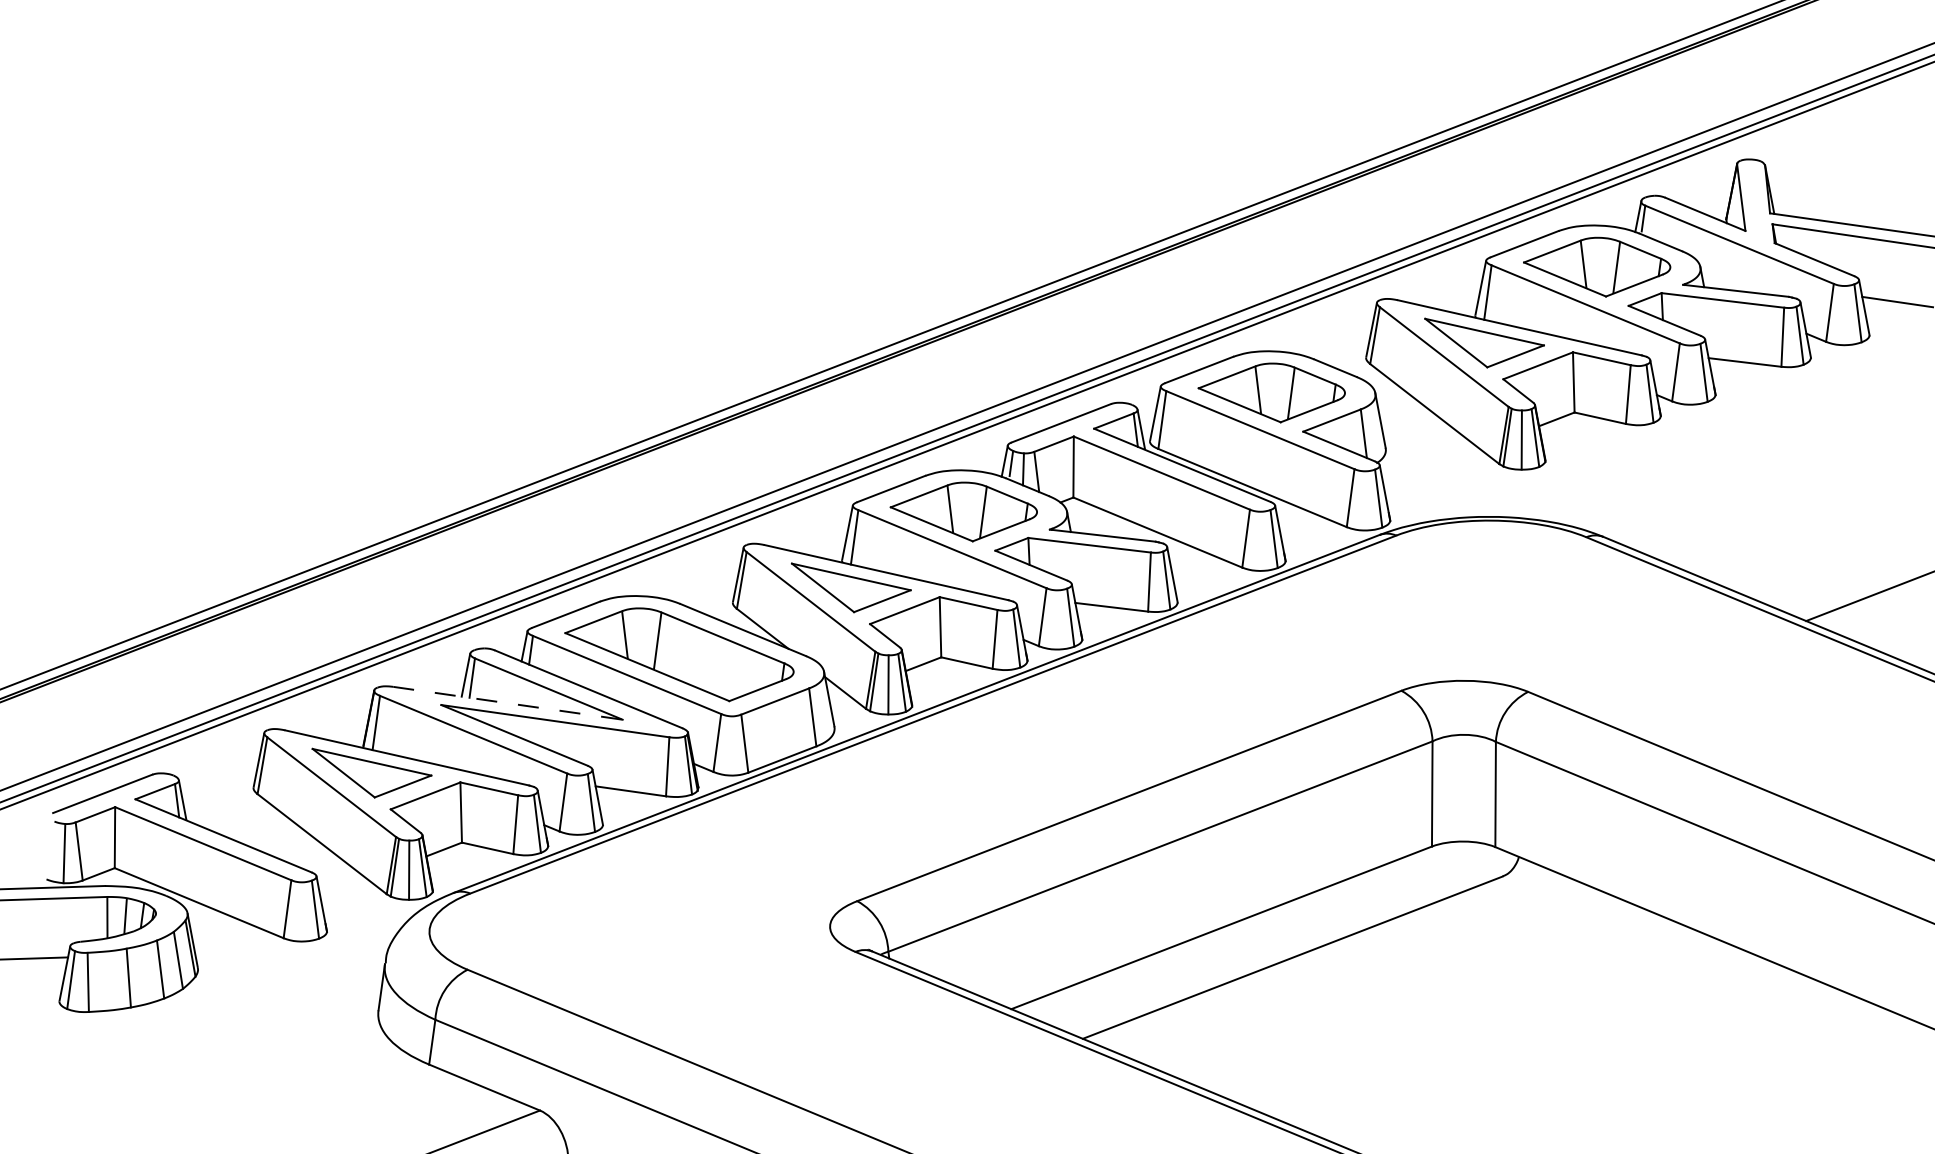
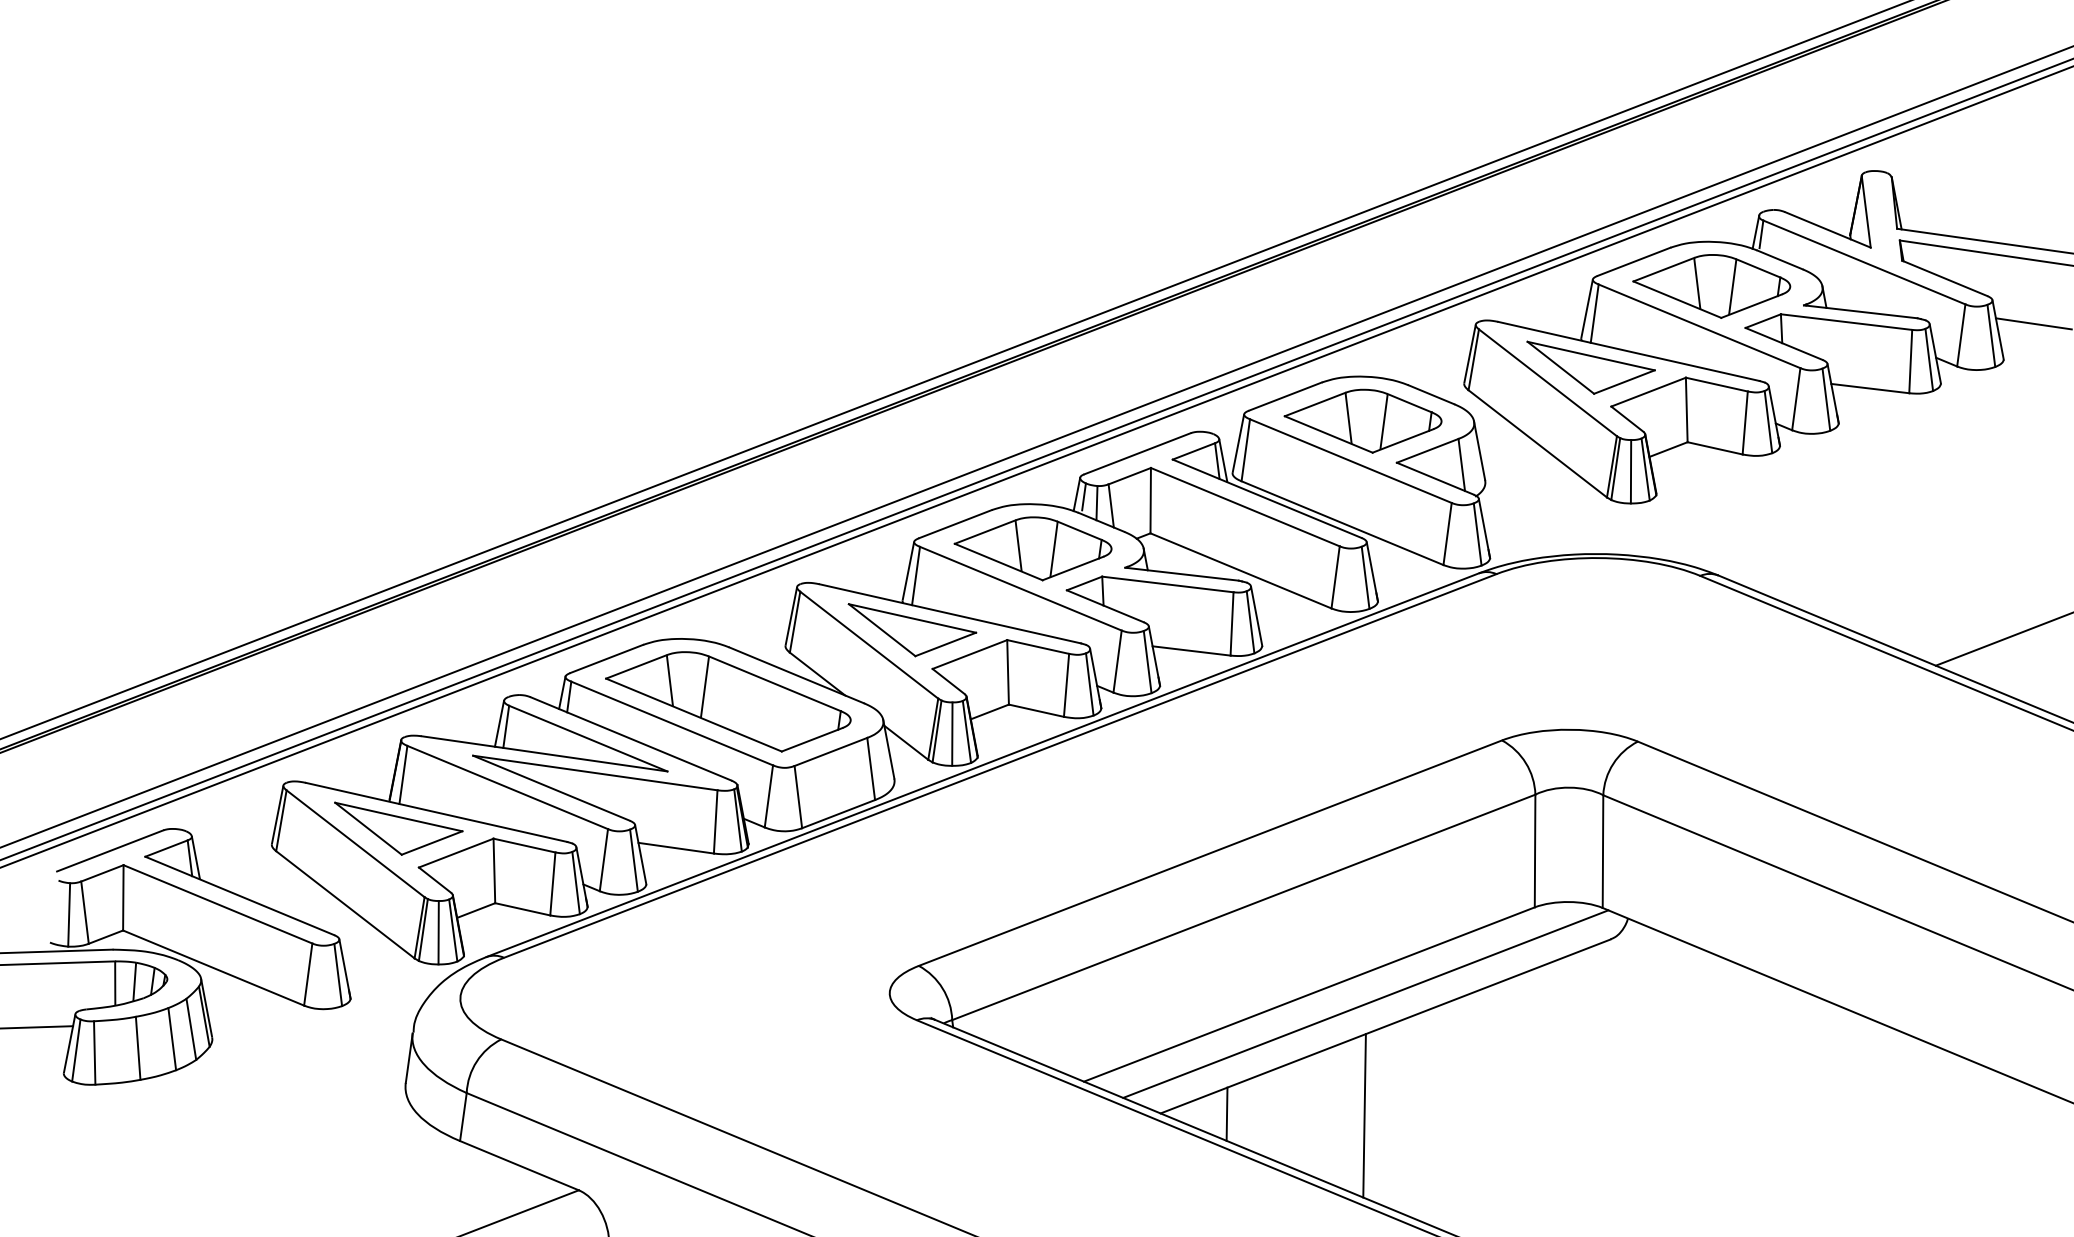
line: (507, 703) -> (544, 754), dashed -> solid
line: (1273, 936) -> (1364, 1003), added
line: (1144, 1039) -> (1226, 1114), added
line: (1272, 1040) -> (1363, 1115), added

